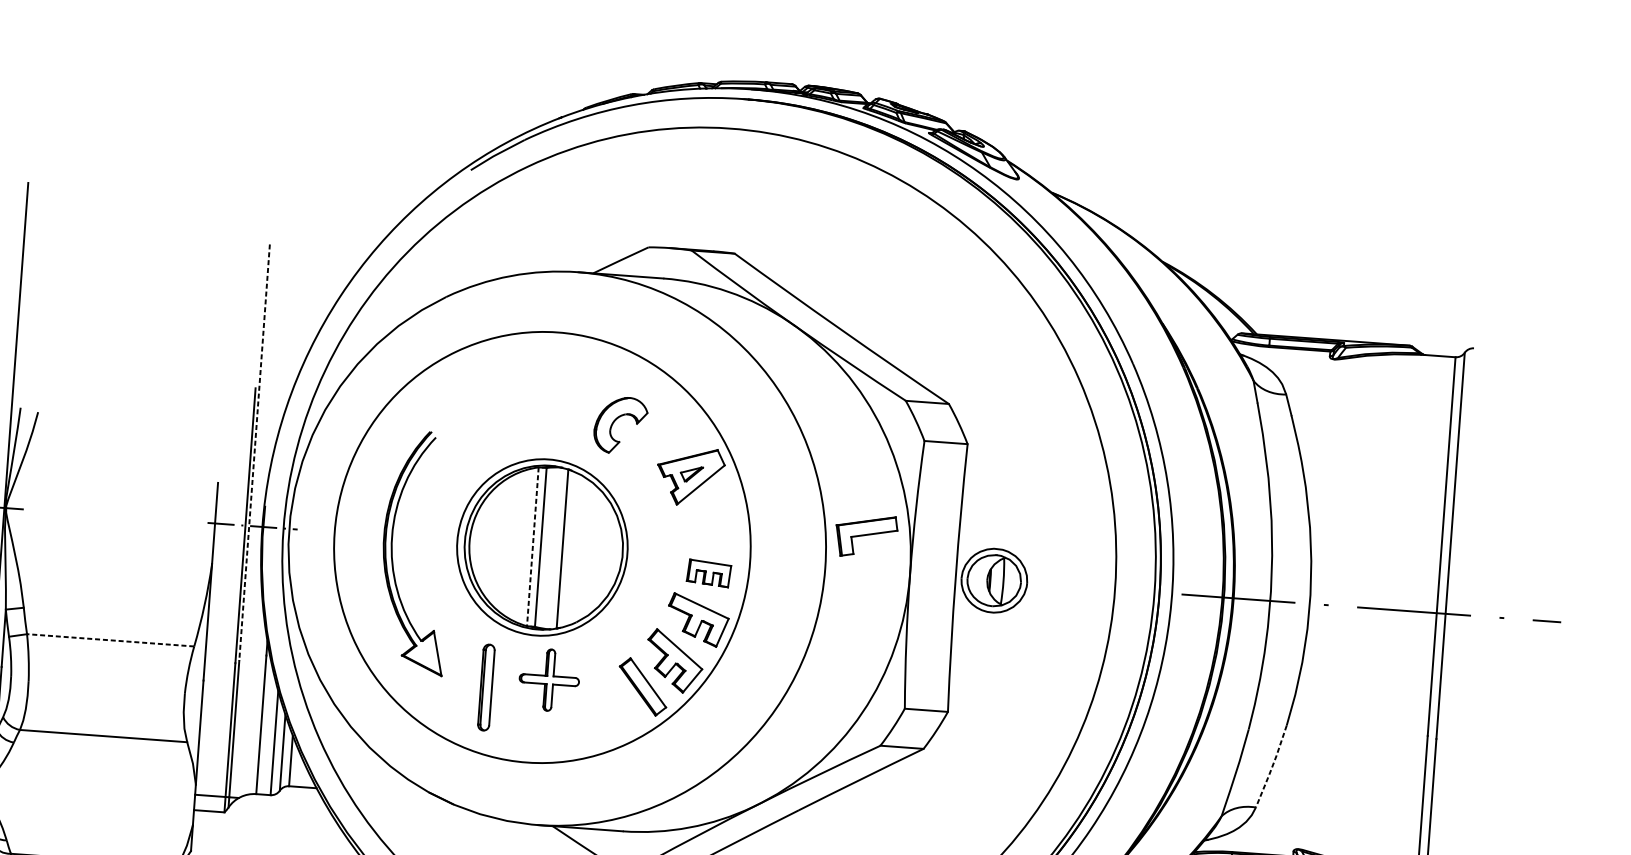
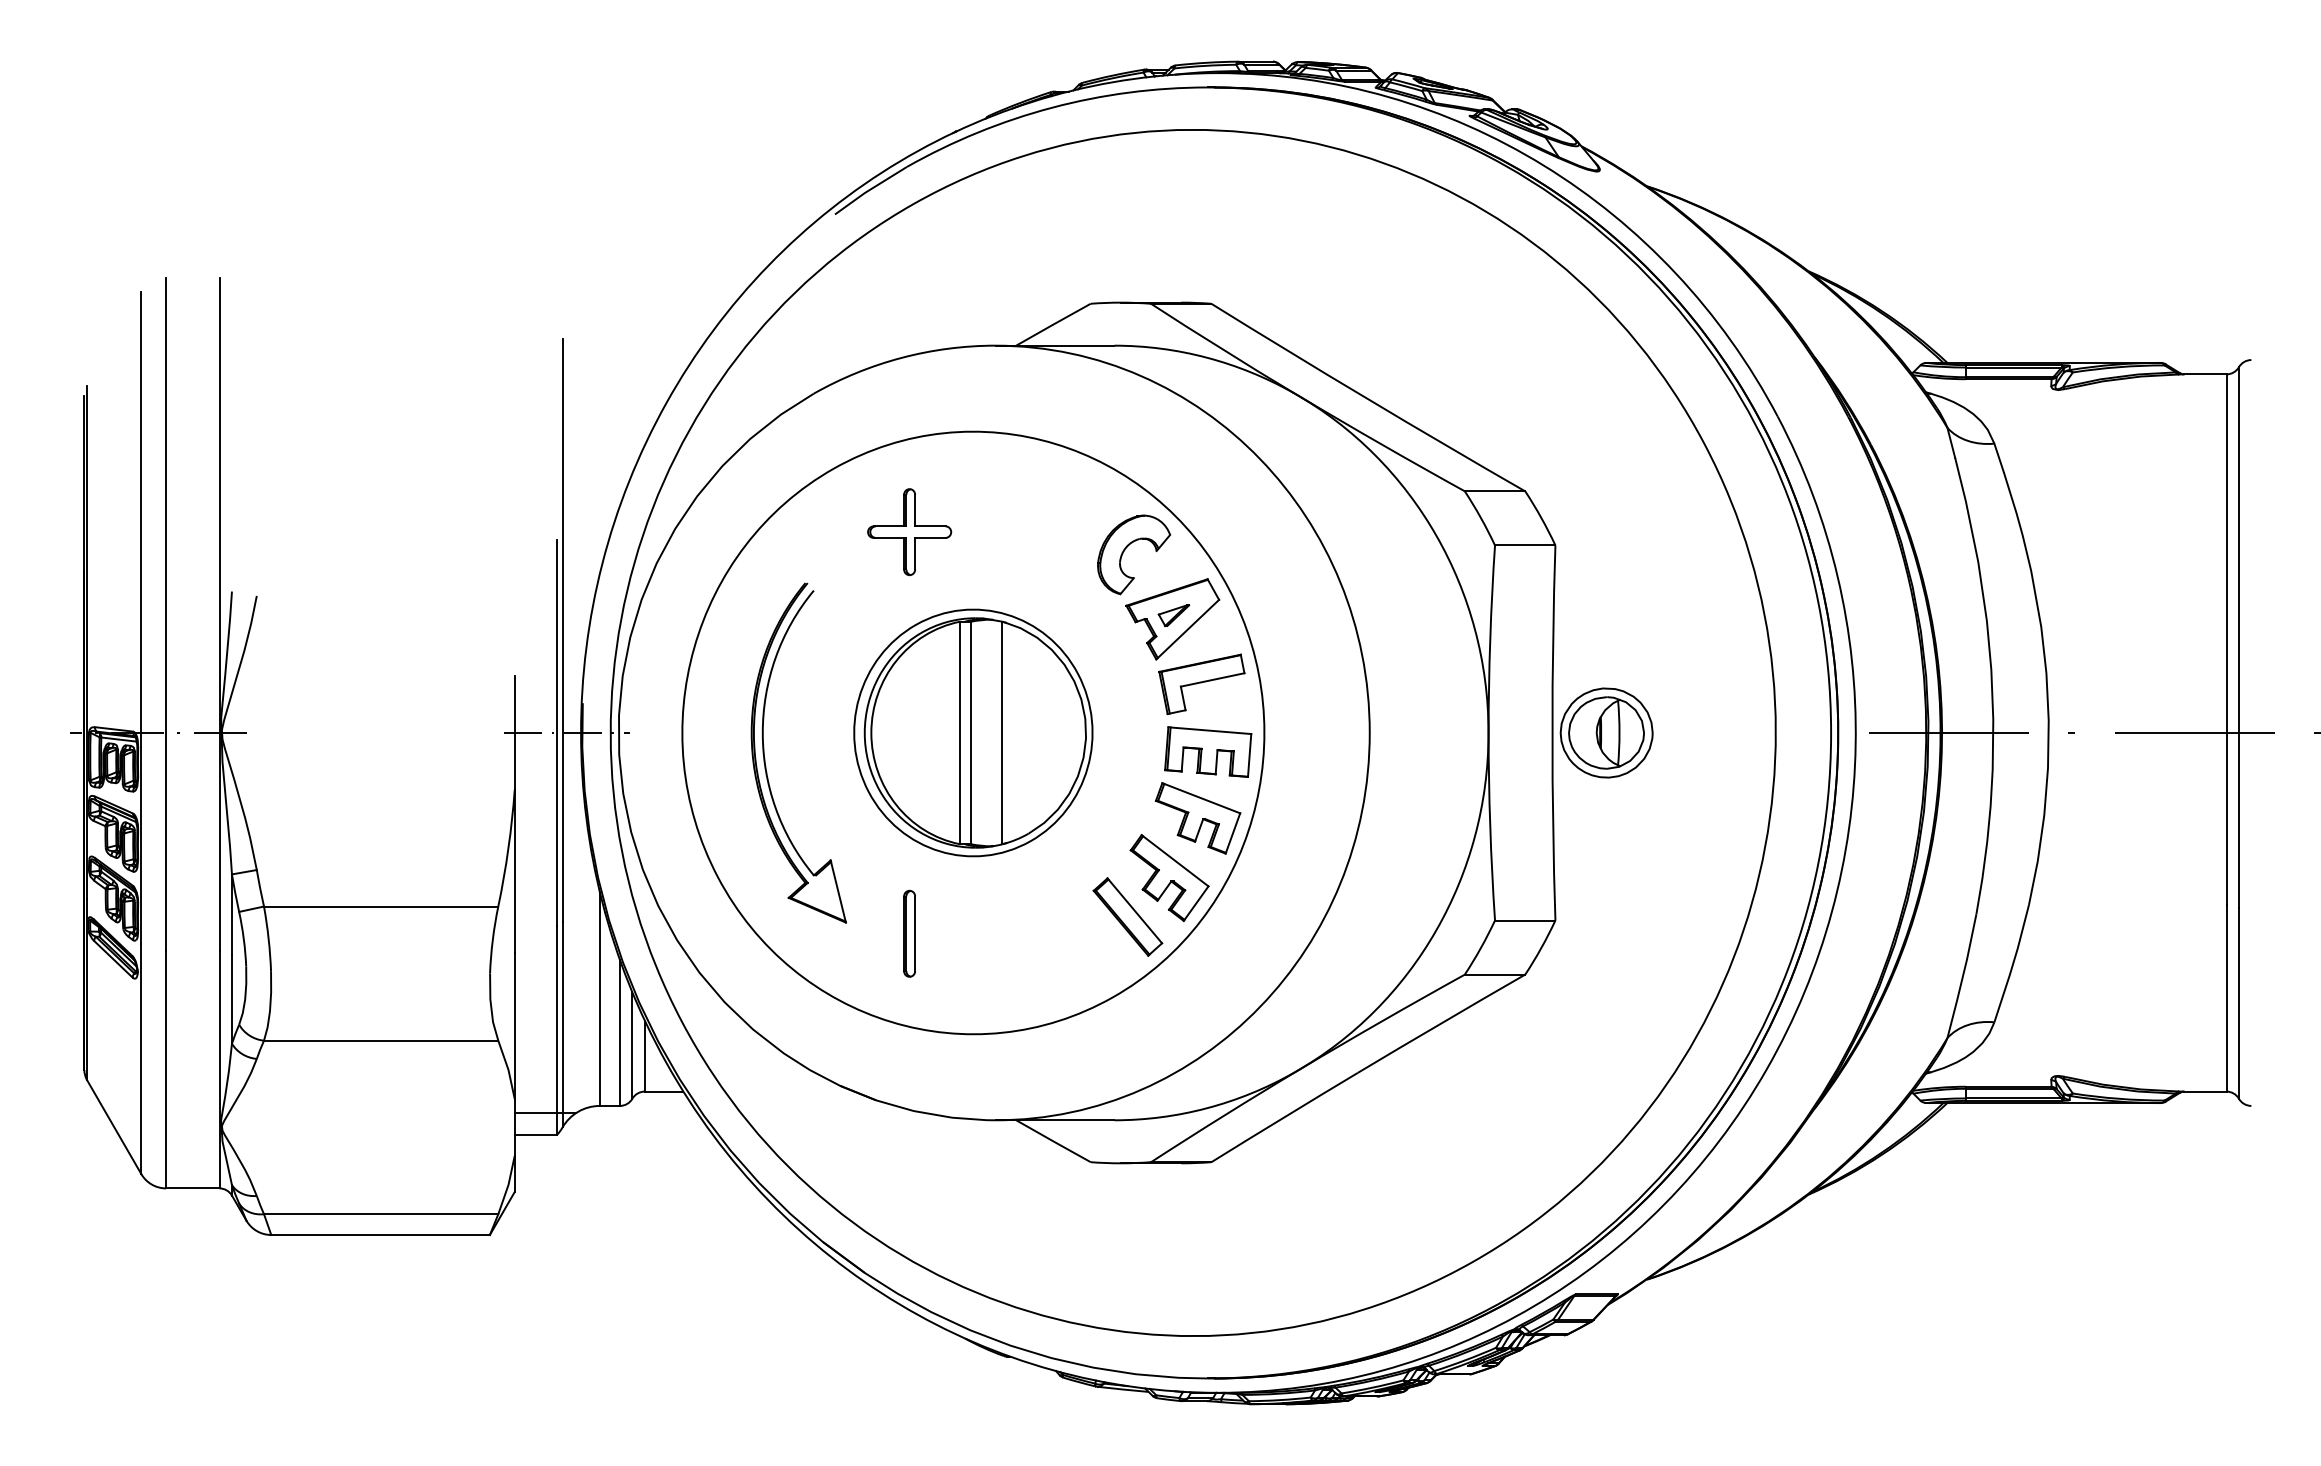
part: (614, 421) -> (1125, 550), moved
line: (254, 452) -> (562, 630), dashed -> solid
part: (866, 536) -> (1201, 684), moved
line: (533, 547) -> (960, 733), dashed -> solid
part: (709, 573) -> (1208, 751), size x1.43
line: (110, 640) -> (380, 906), dashed -> solid
part: (549, 680) -> (909, 532), moved
part: (486, 687) -> (909, 933), size x0.71
line: (1271, 767) -> (2012, 964), dashed -> solid

